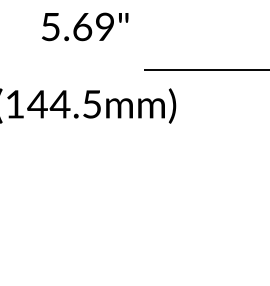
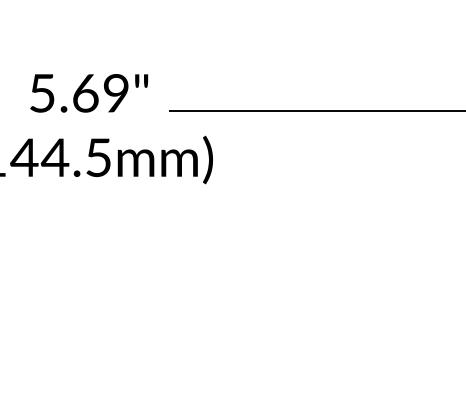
text: (85, 27) -> (89, 93), moved

